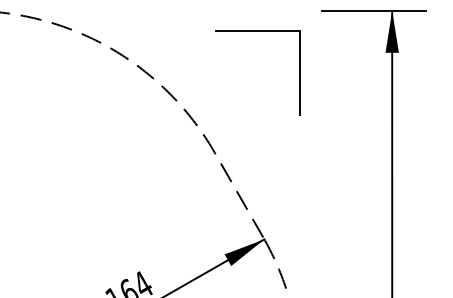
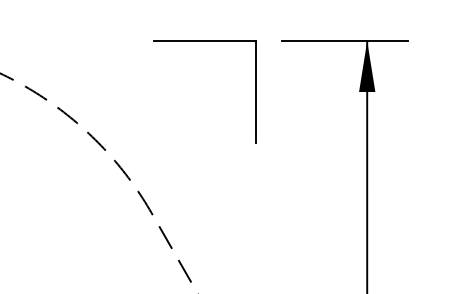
part: (257, 31) -> (203, 41), moved

